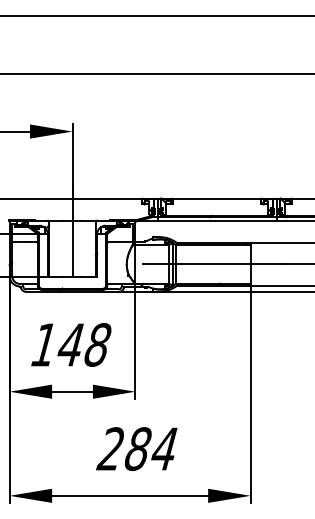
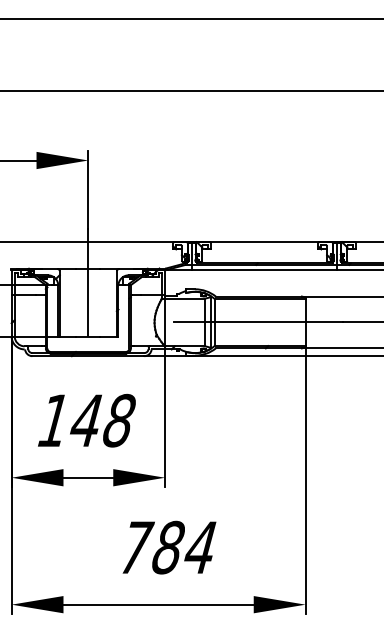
text: (111, 448) -> (135, 546), 284 -> 784

